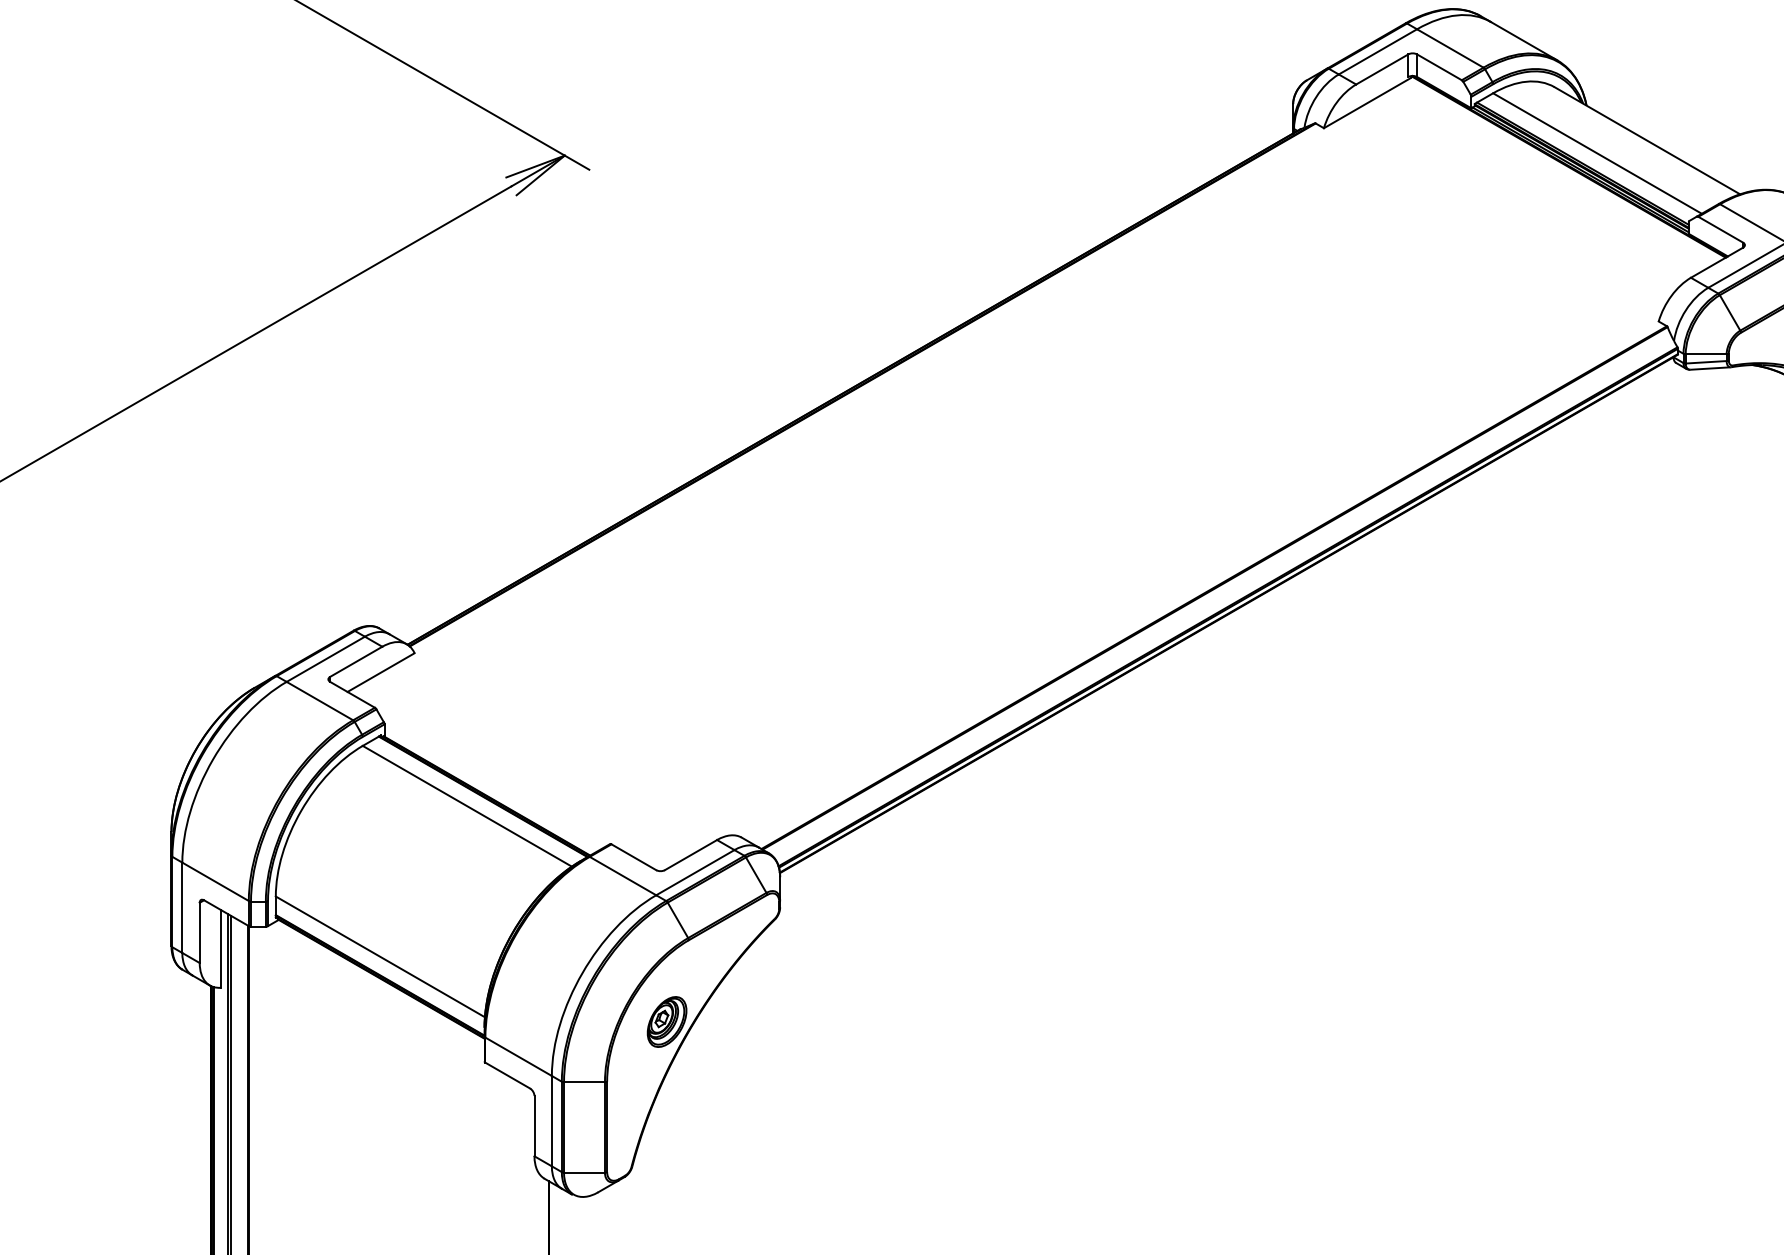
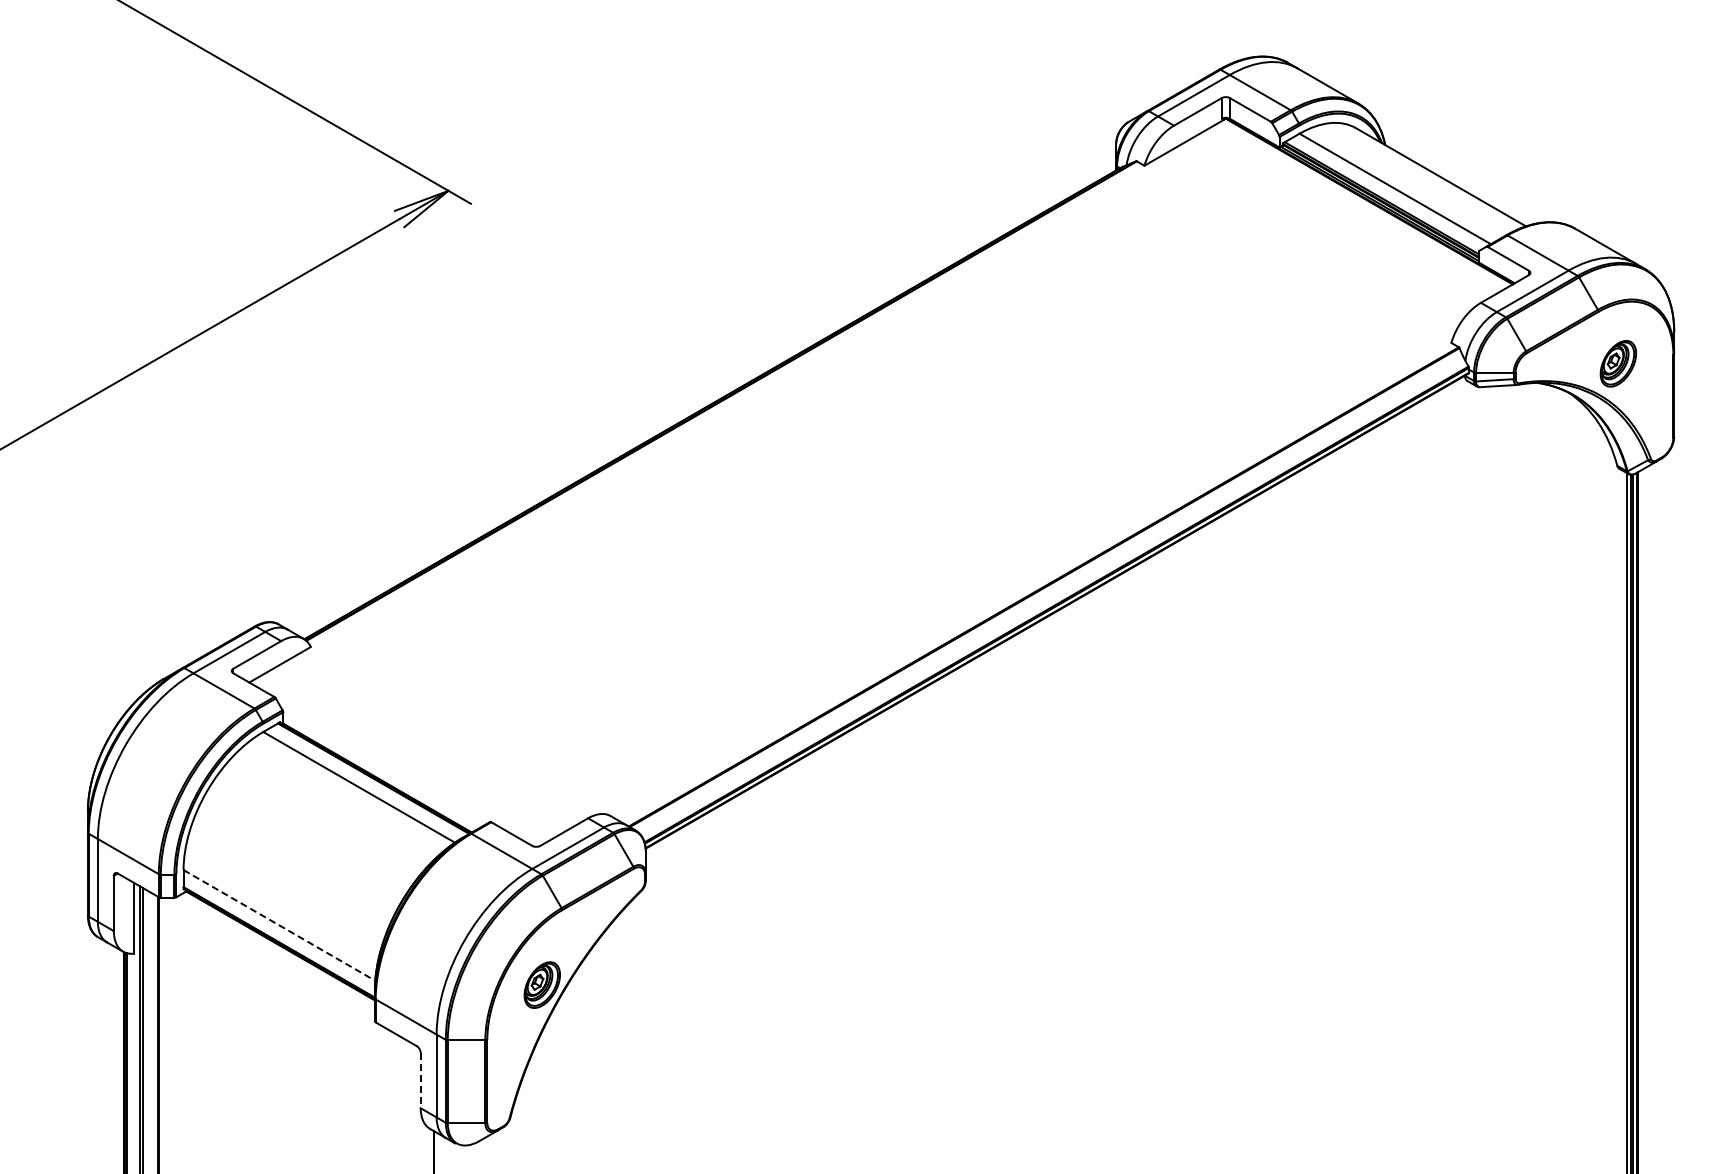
line: (380, 956) -> (279, 925), solid -> dashed
line: (534, 1126) -> (420, 1080), solid -> dashed

